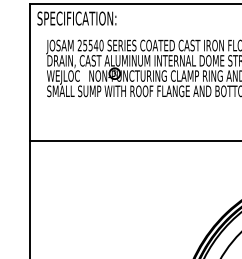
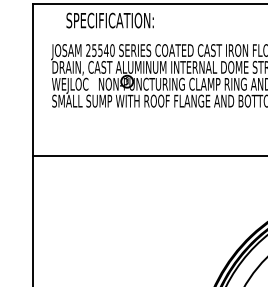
text: (76, 18) -> (109, 20), moved

